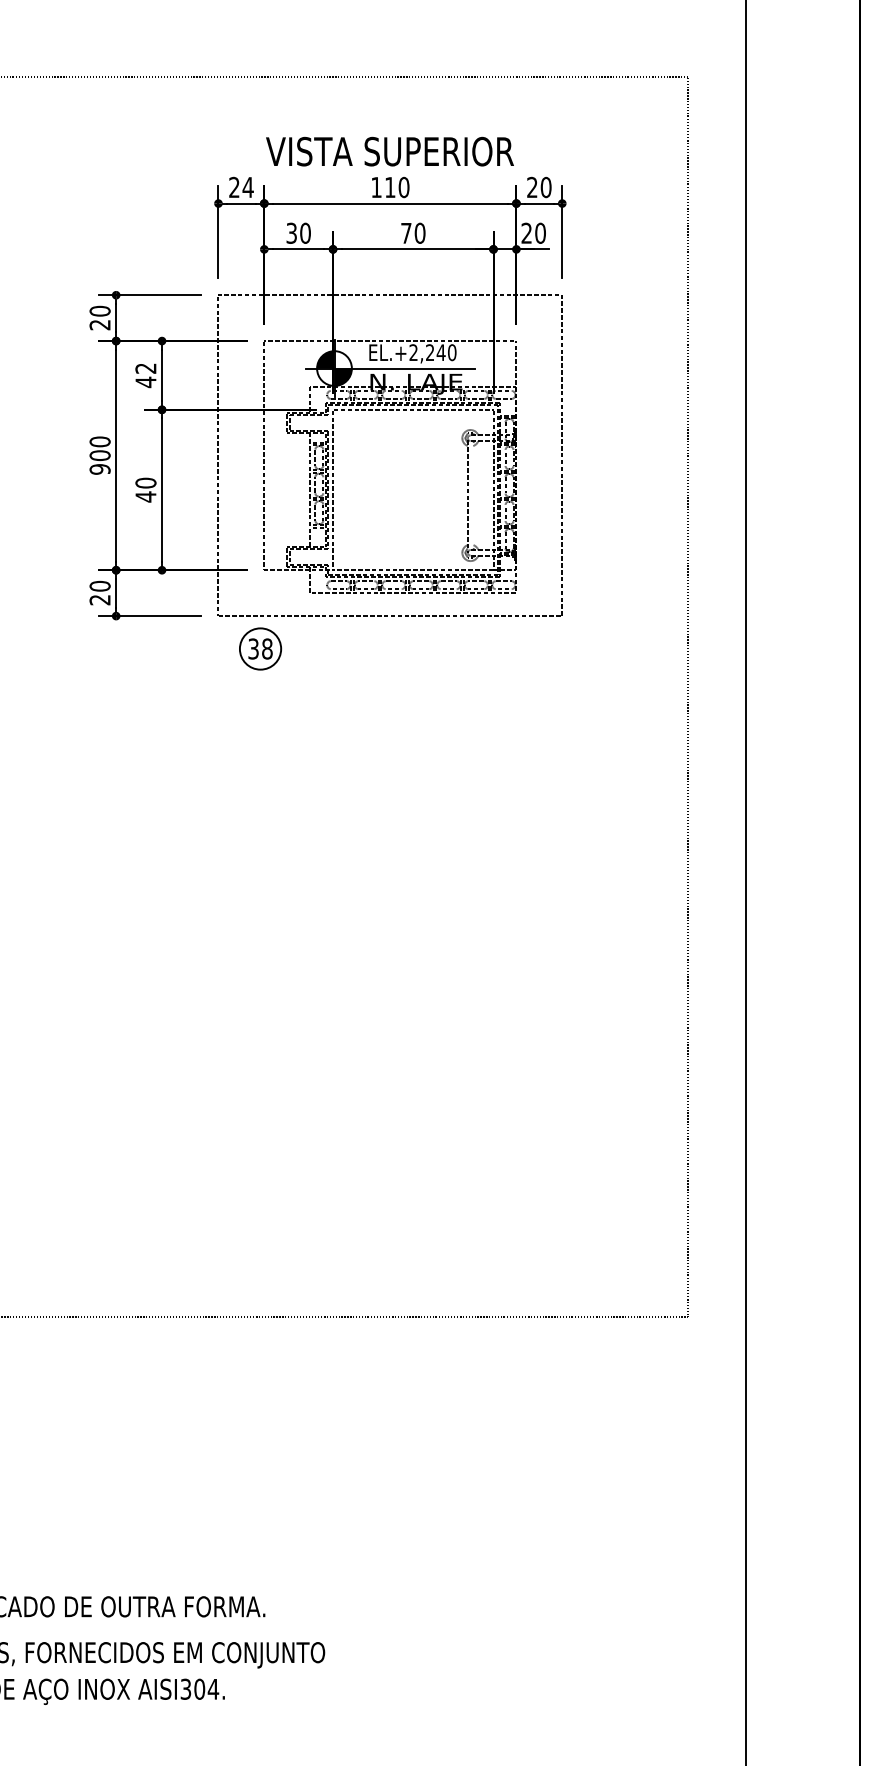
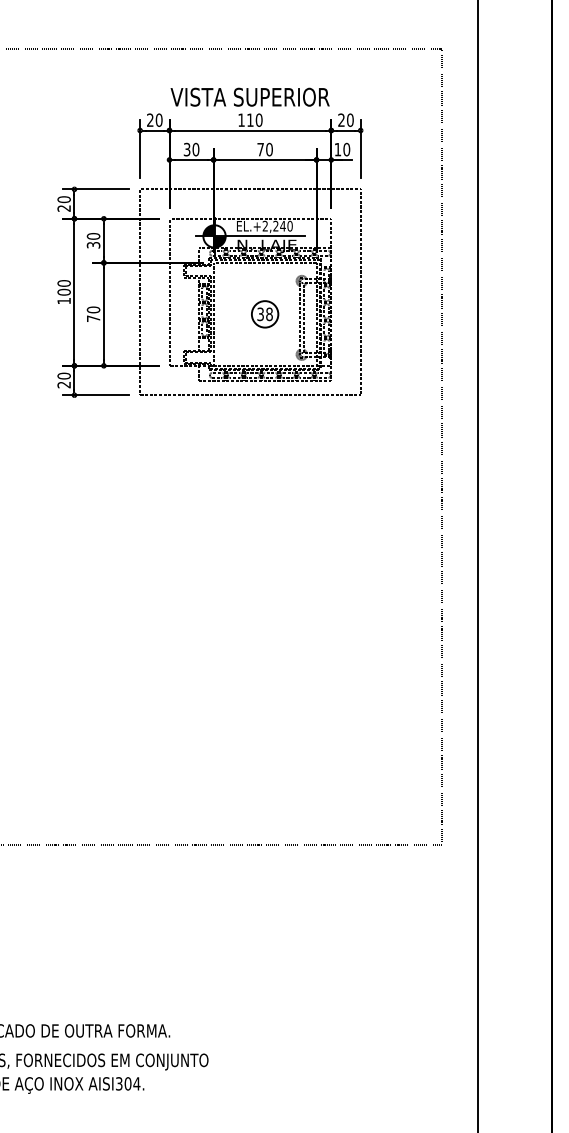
text: (247, 186) -> (158, 119), 24 -> 20
text: (526, 233) -> (337, 149), 20 -> 10
text: (145, 374) -> (93, 240), 42 -> 30
text: (99, 468) -> (63, 300), 900 -> 100
line: (473, 494) -> (303, 317), added
text: (145, 496) -> (93, 318), 40 -> 70
part: (261, 649) -> (265, 314), moved

